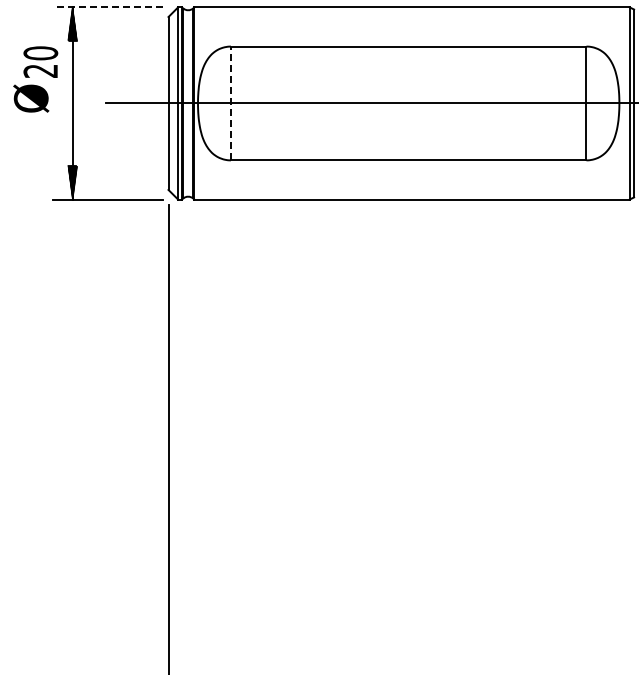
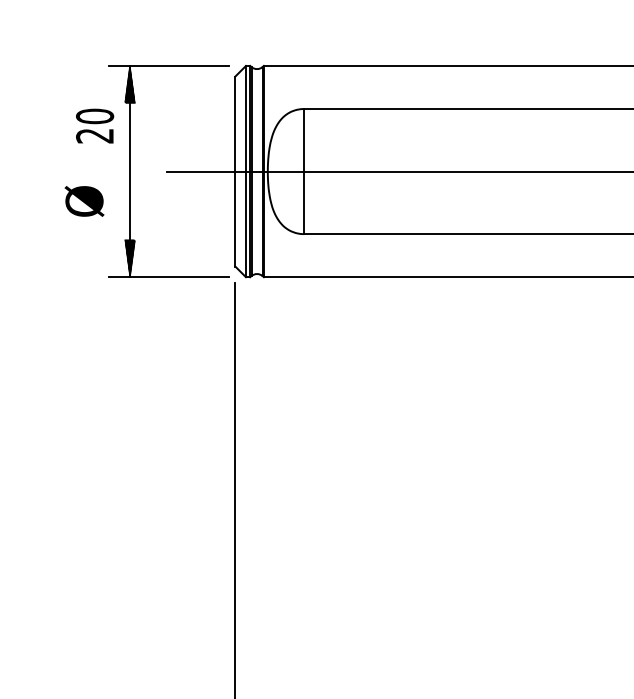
line: (108, 7) -> (169, 66), dashed -> solid
text: (31, 98) -> (84, 201), moved
line: (230, 103) -> (303, 171), dashed -> solid

